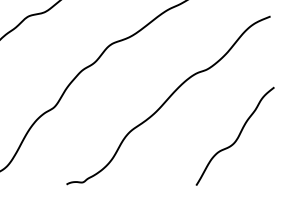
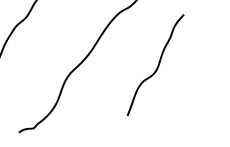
curve: (237, 136) -> (157, 64), moved

